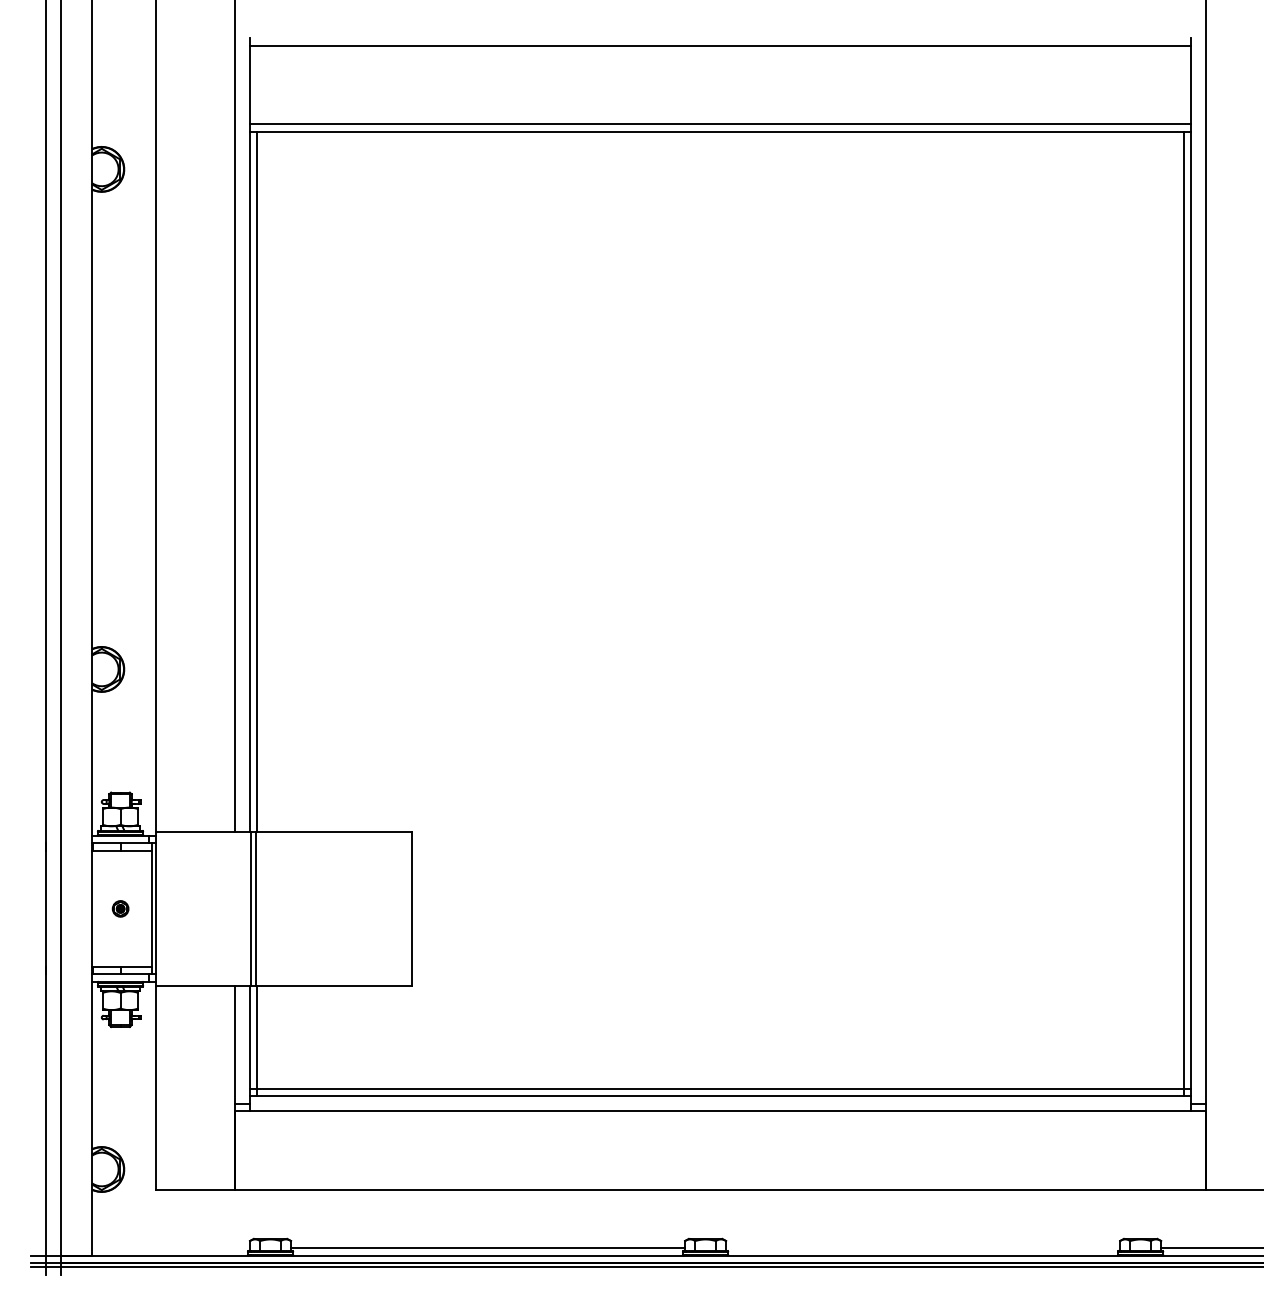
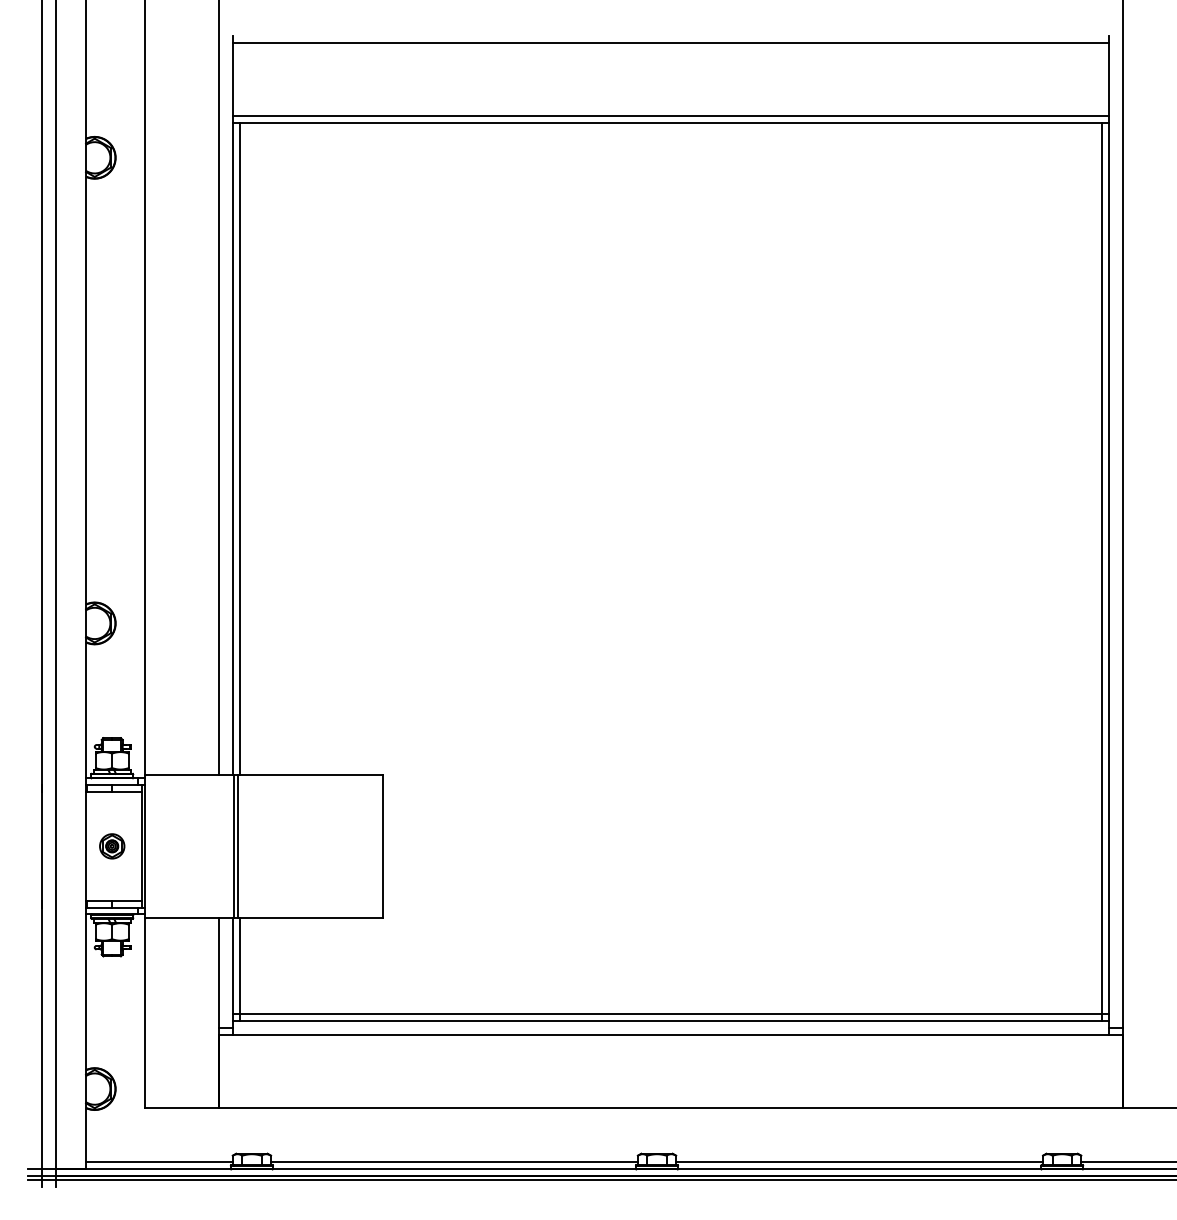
part: (120, 908) -> (112, 846), size x1.67
line: (171, 1248) -> (159, 1162), added
line: (923, 1248) -> (859, 1162), added

